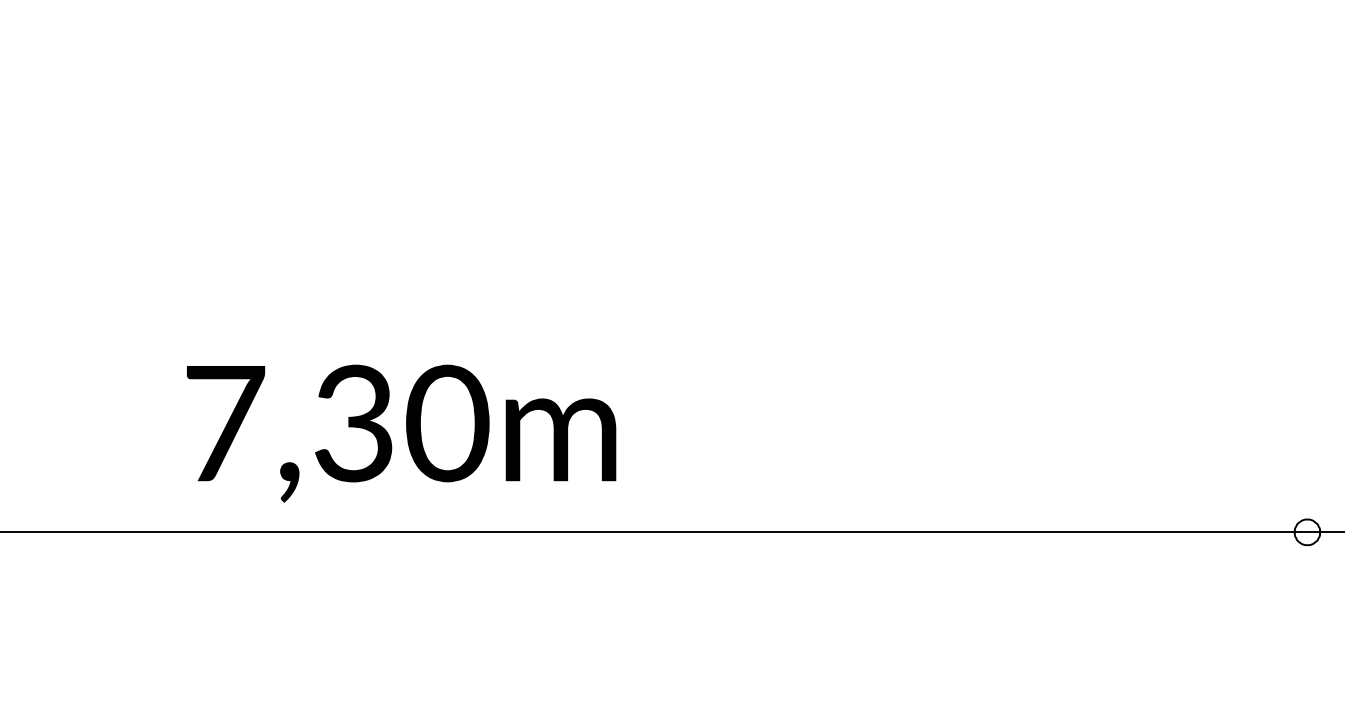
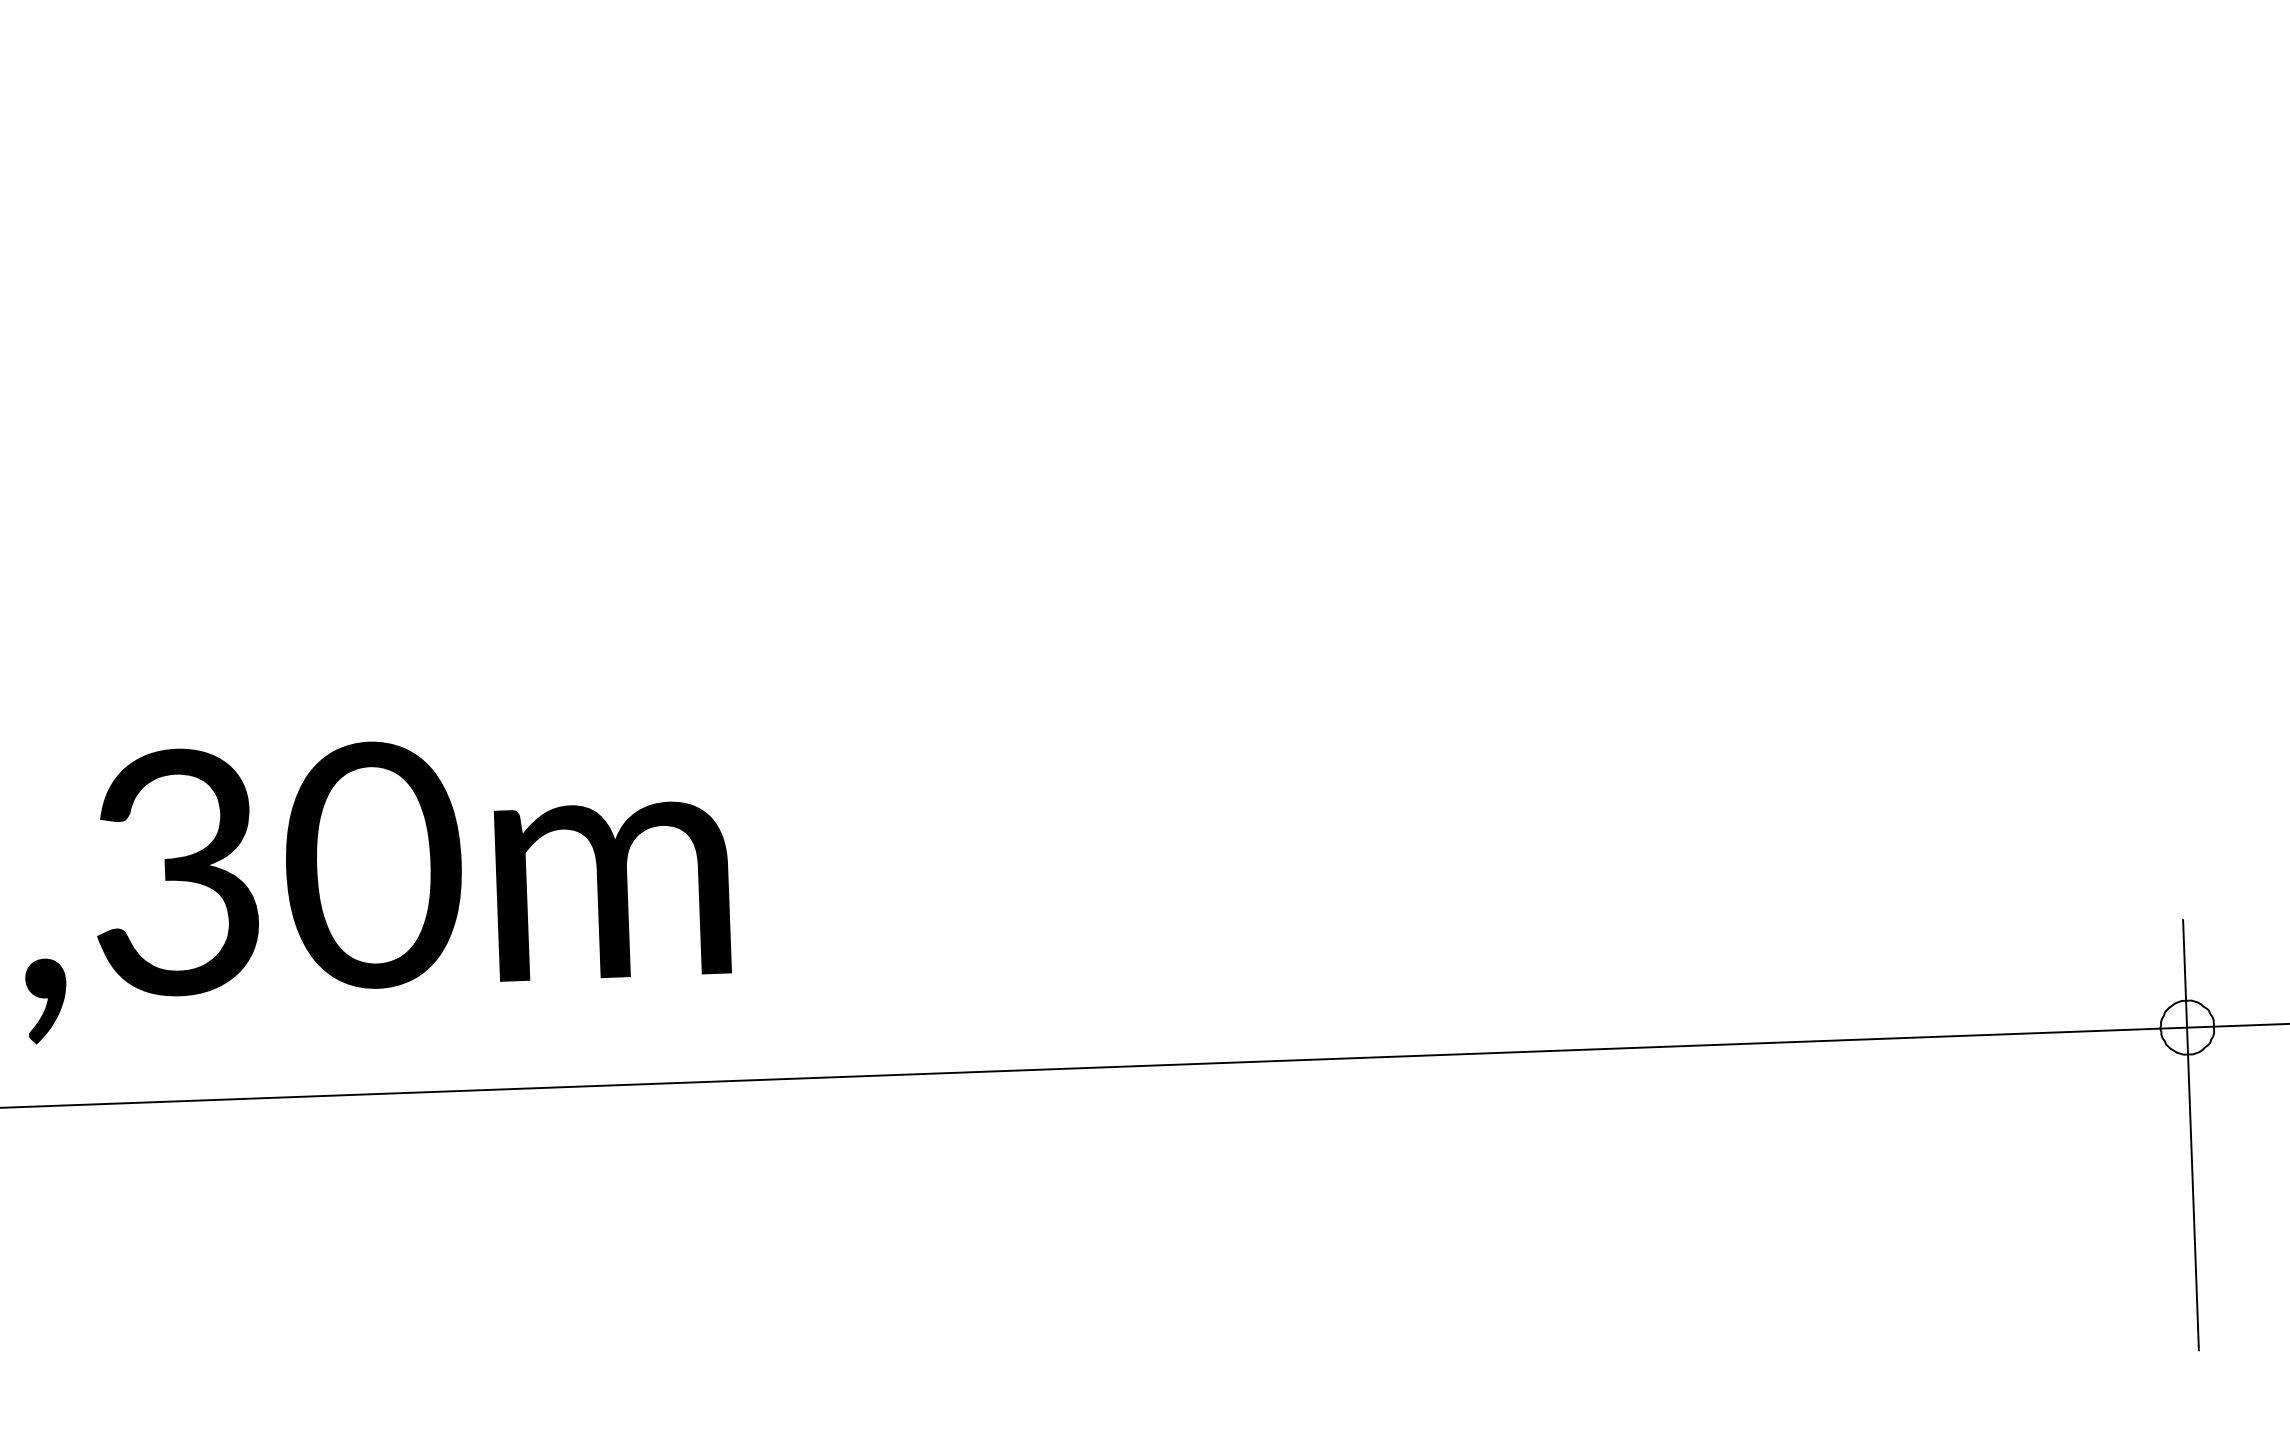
line: (1307, 583) -> (2191, 1135), added

